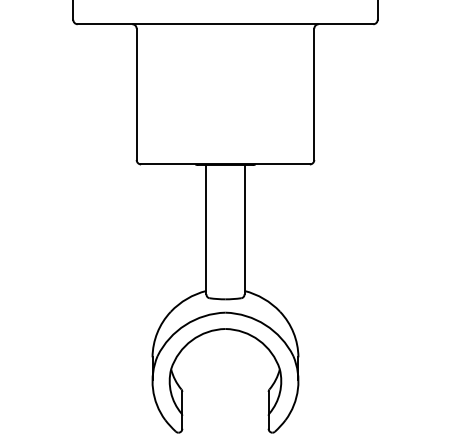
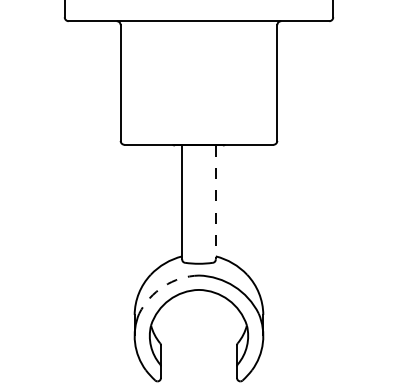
line: (244, 229) -> (215, 202), solid -> dashed
arc: (185, 324) -> (163, 285), solid -> dashed

